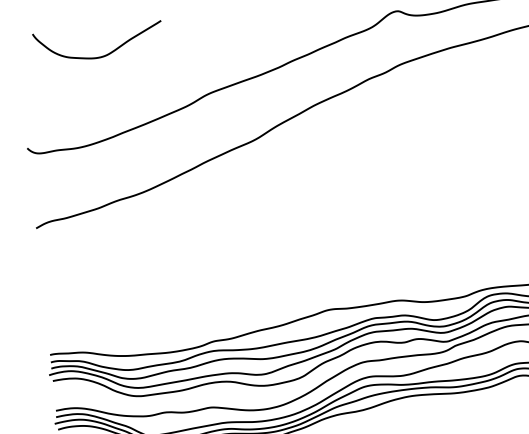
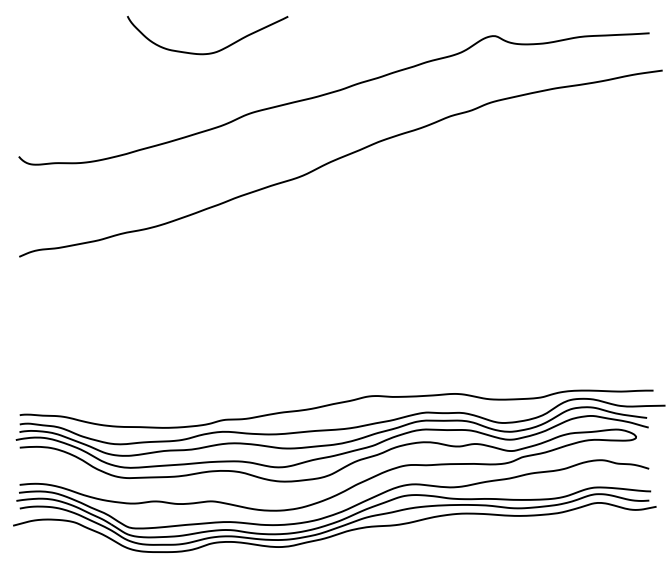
curve: (101, 56) -> (209, 52), moved

